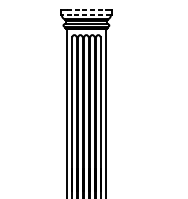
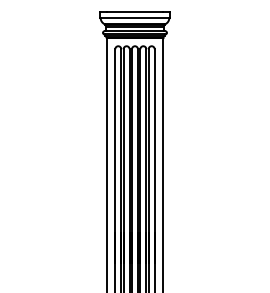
line: (86, 10) -> (134, 11), dashed -> solid
line: (86, 14) -> (134, 17), dashed -> solid

